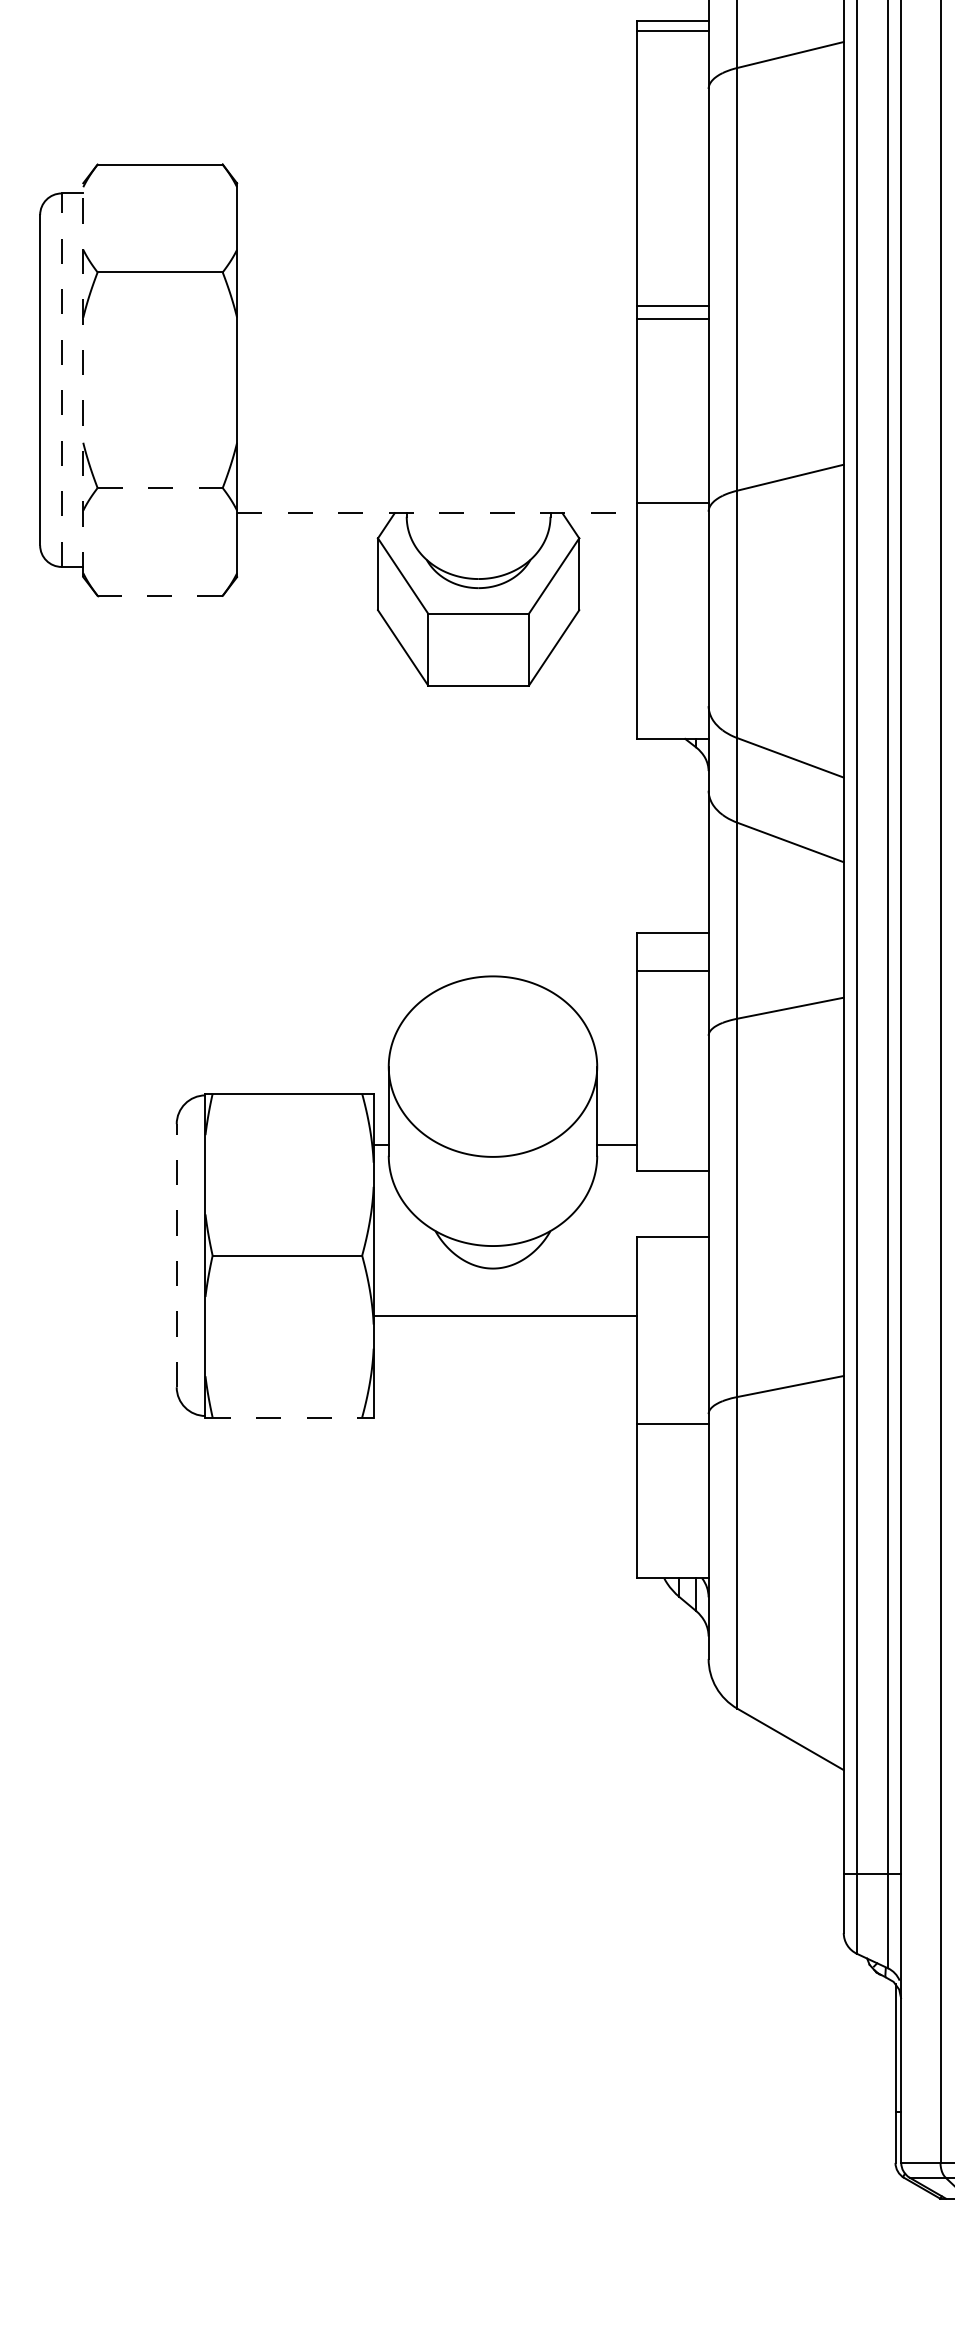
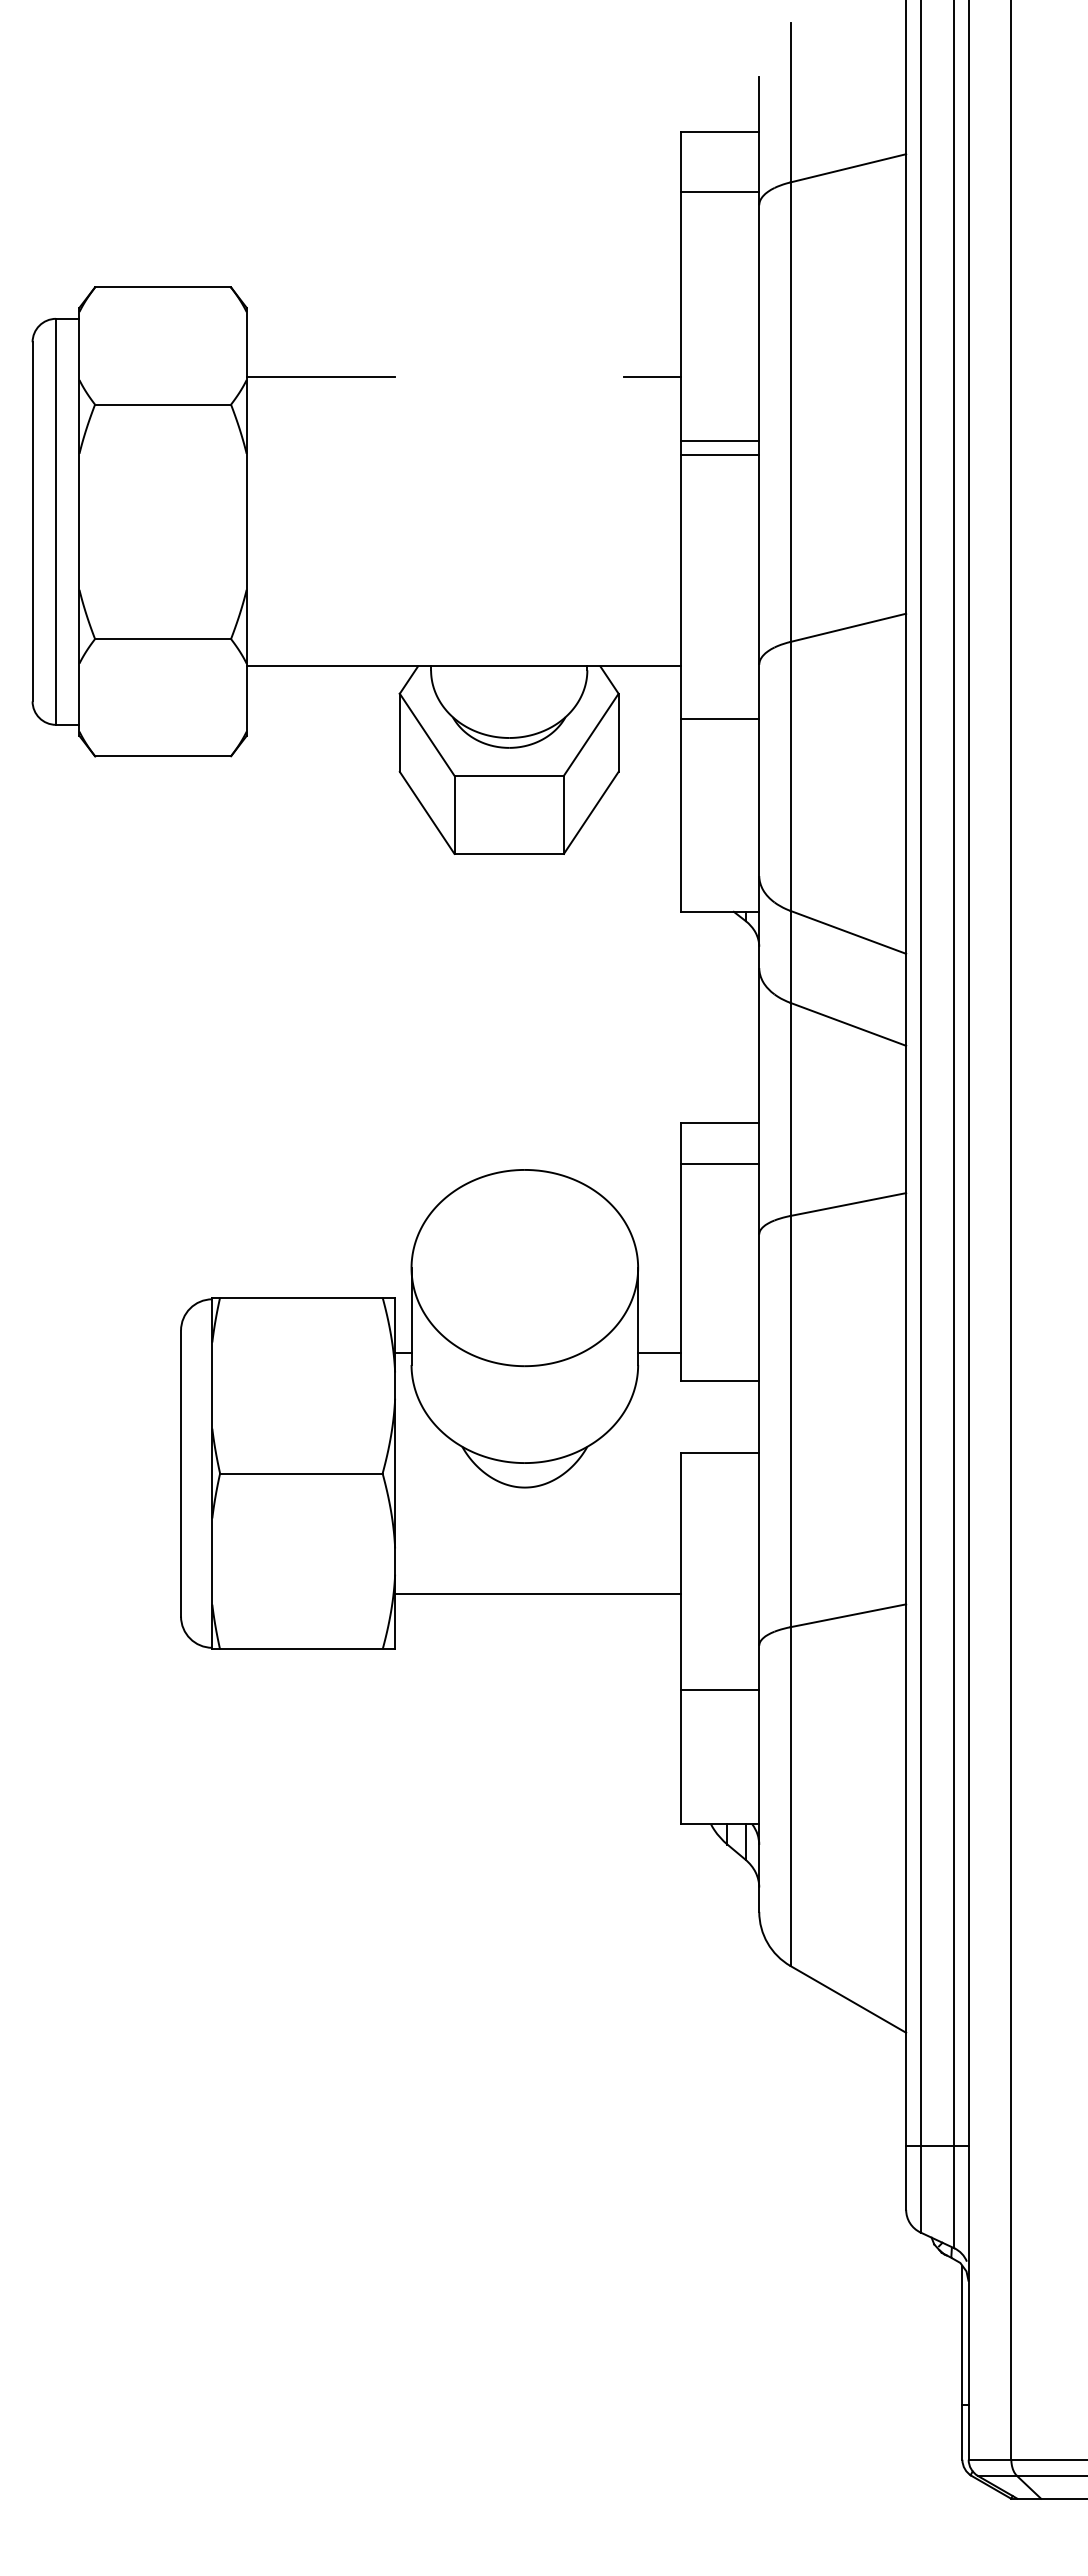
line: (672, 31) -> (720, 192), moved
line: (305, 247) -> (320, 377), added
line: (610, 247) -> (652, 377), added
line: (62, 379) -> (56, 521), dashed -> solid
line: (83, 379) -> (79, 521), dashed -> solid
line: (160, 488) -> (163, 639), dashed -> solid
line: (672, 503) -> (720, 718), moved
line: (437, 513) -> (464, 666), dashed -> solid
line: (160, 596) -> (163, 756), dashed -> solid
line: (177, 1255) -> (181, 1473), dashed -> solid
line: (505, 1315) -> (538, 1593), moved
line: (290, 1417) -> (304, 1649), dashed -> solid
line: (672, 1423) -> (720, 1689), moved

